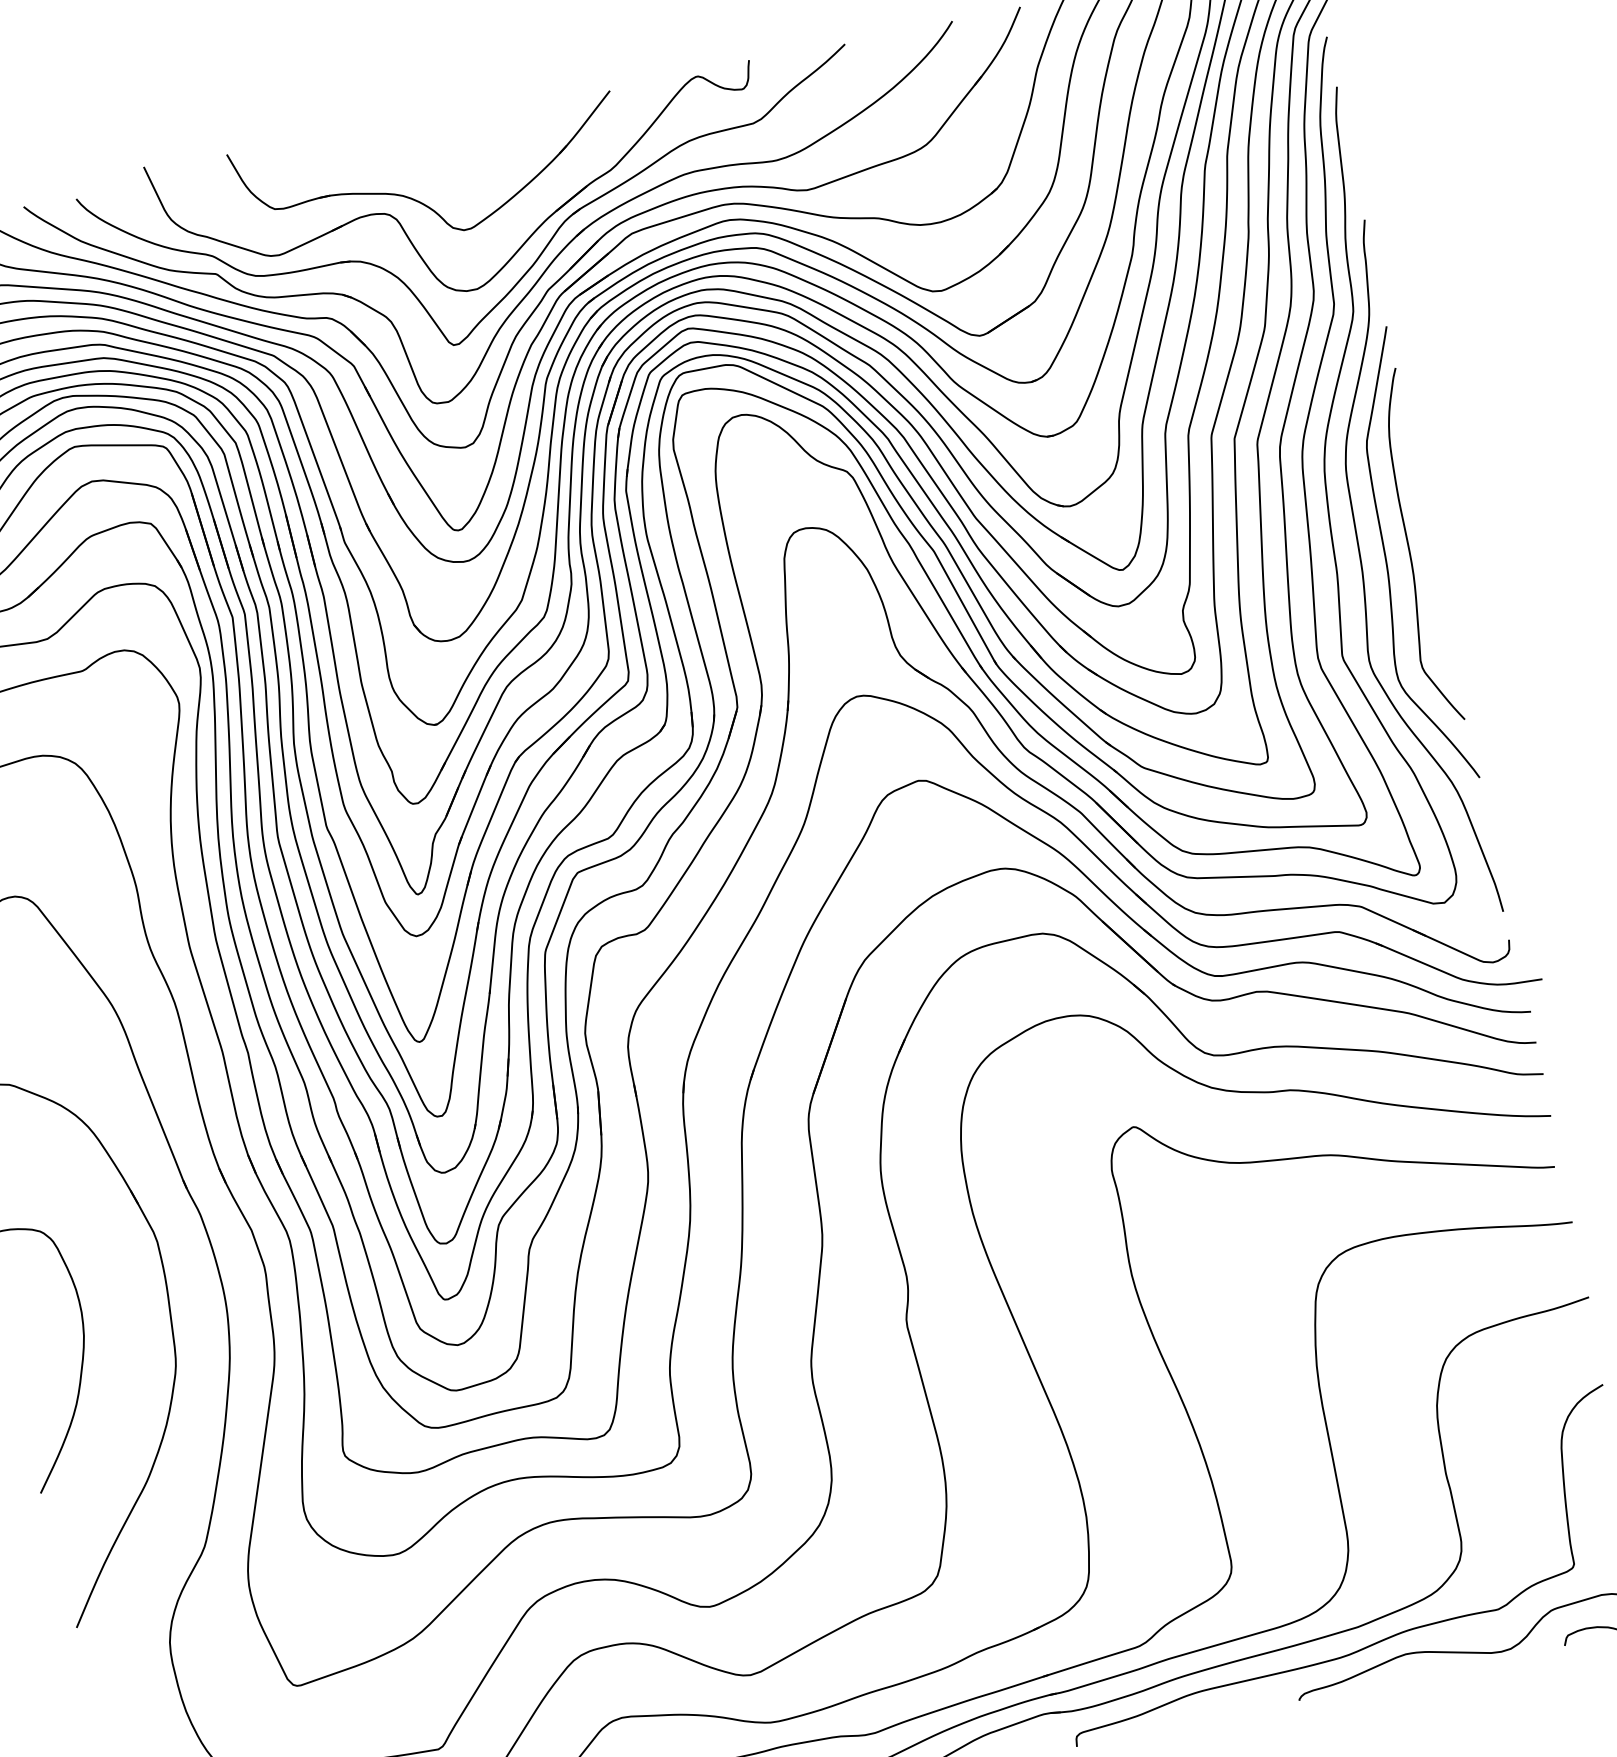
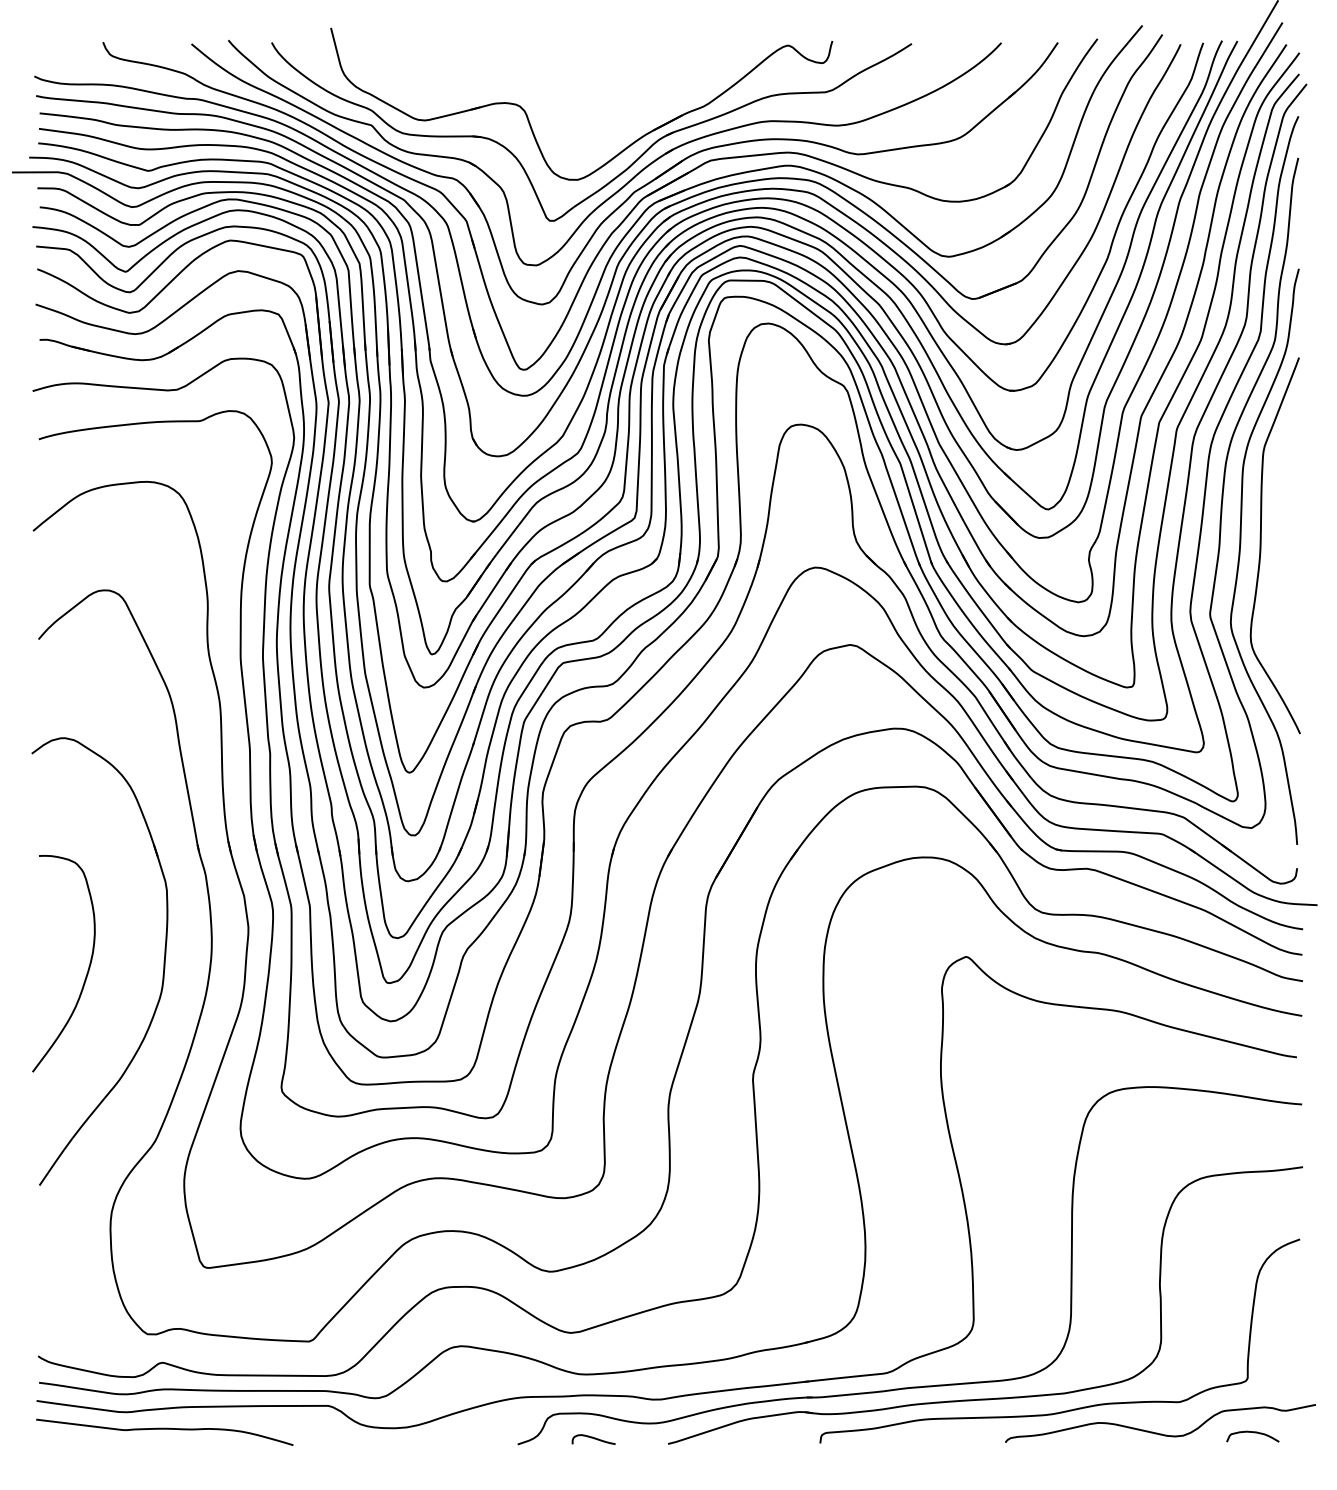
part: (417, 199) -> (544, 98), removed
curve: (1409, 547) -> (1281, 538), removed

